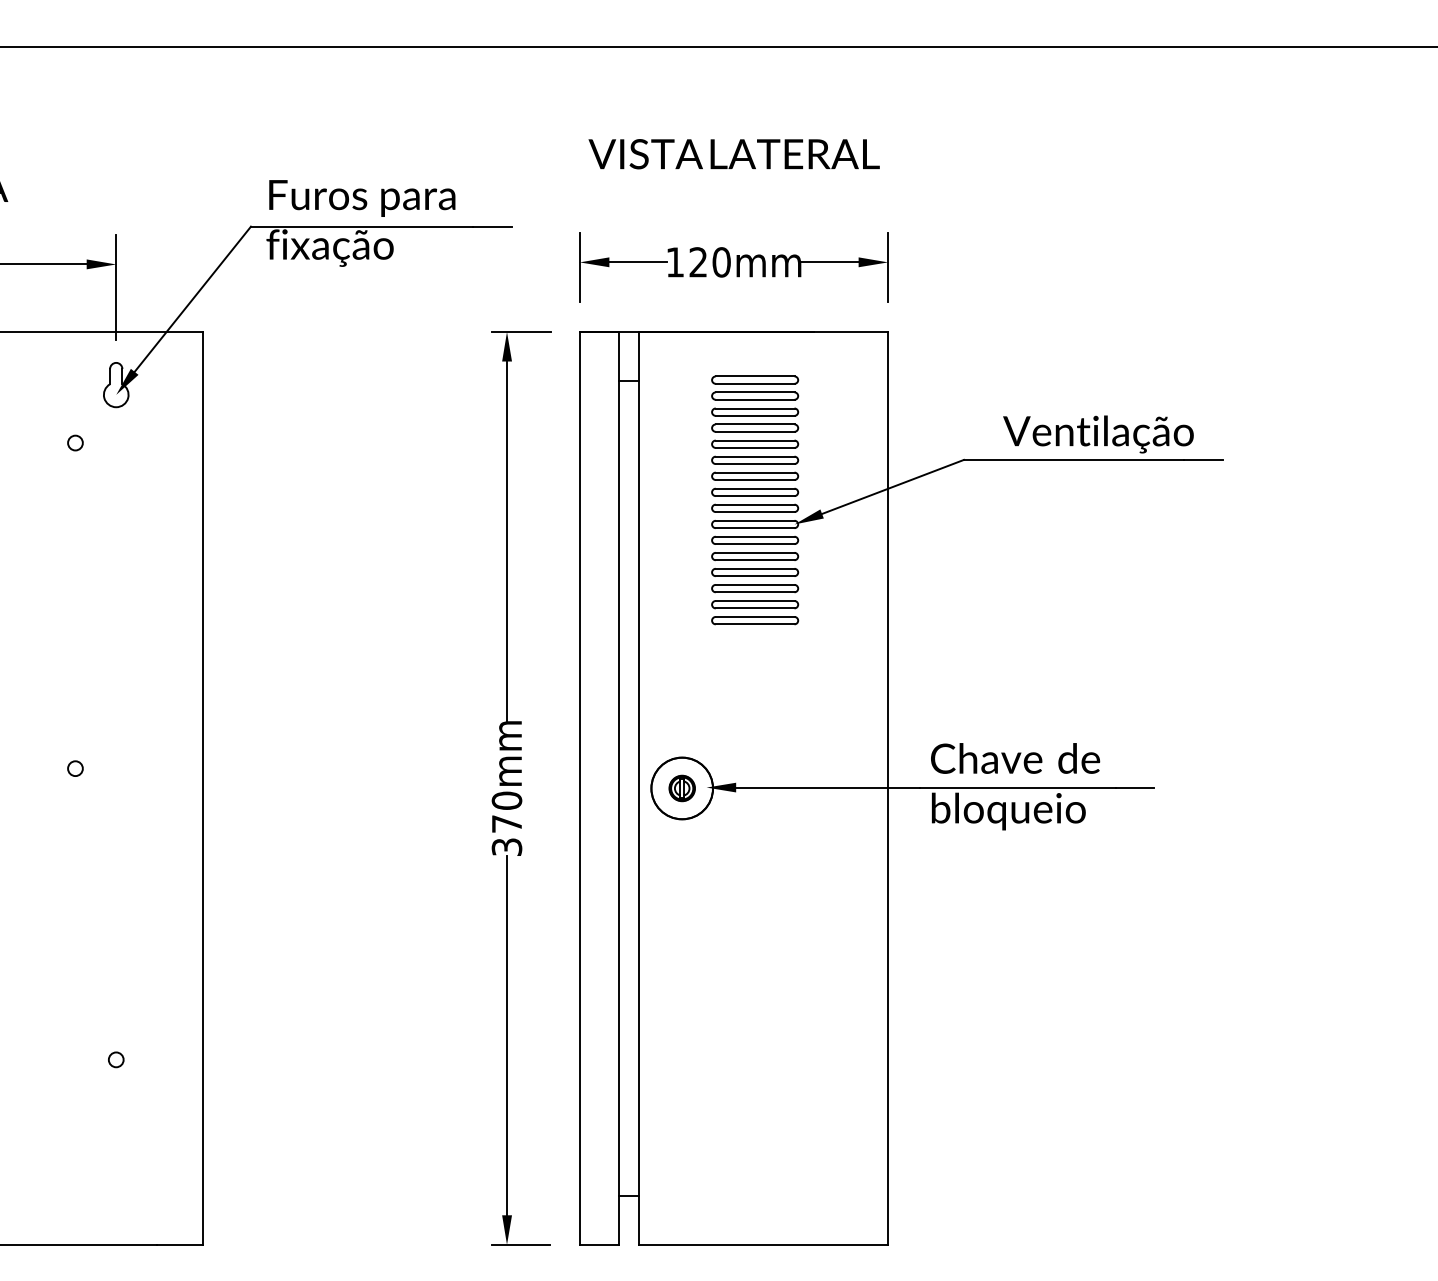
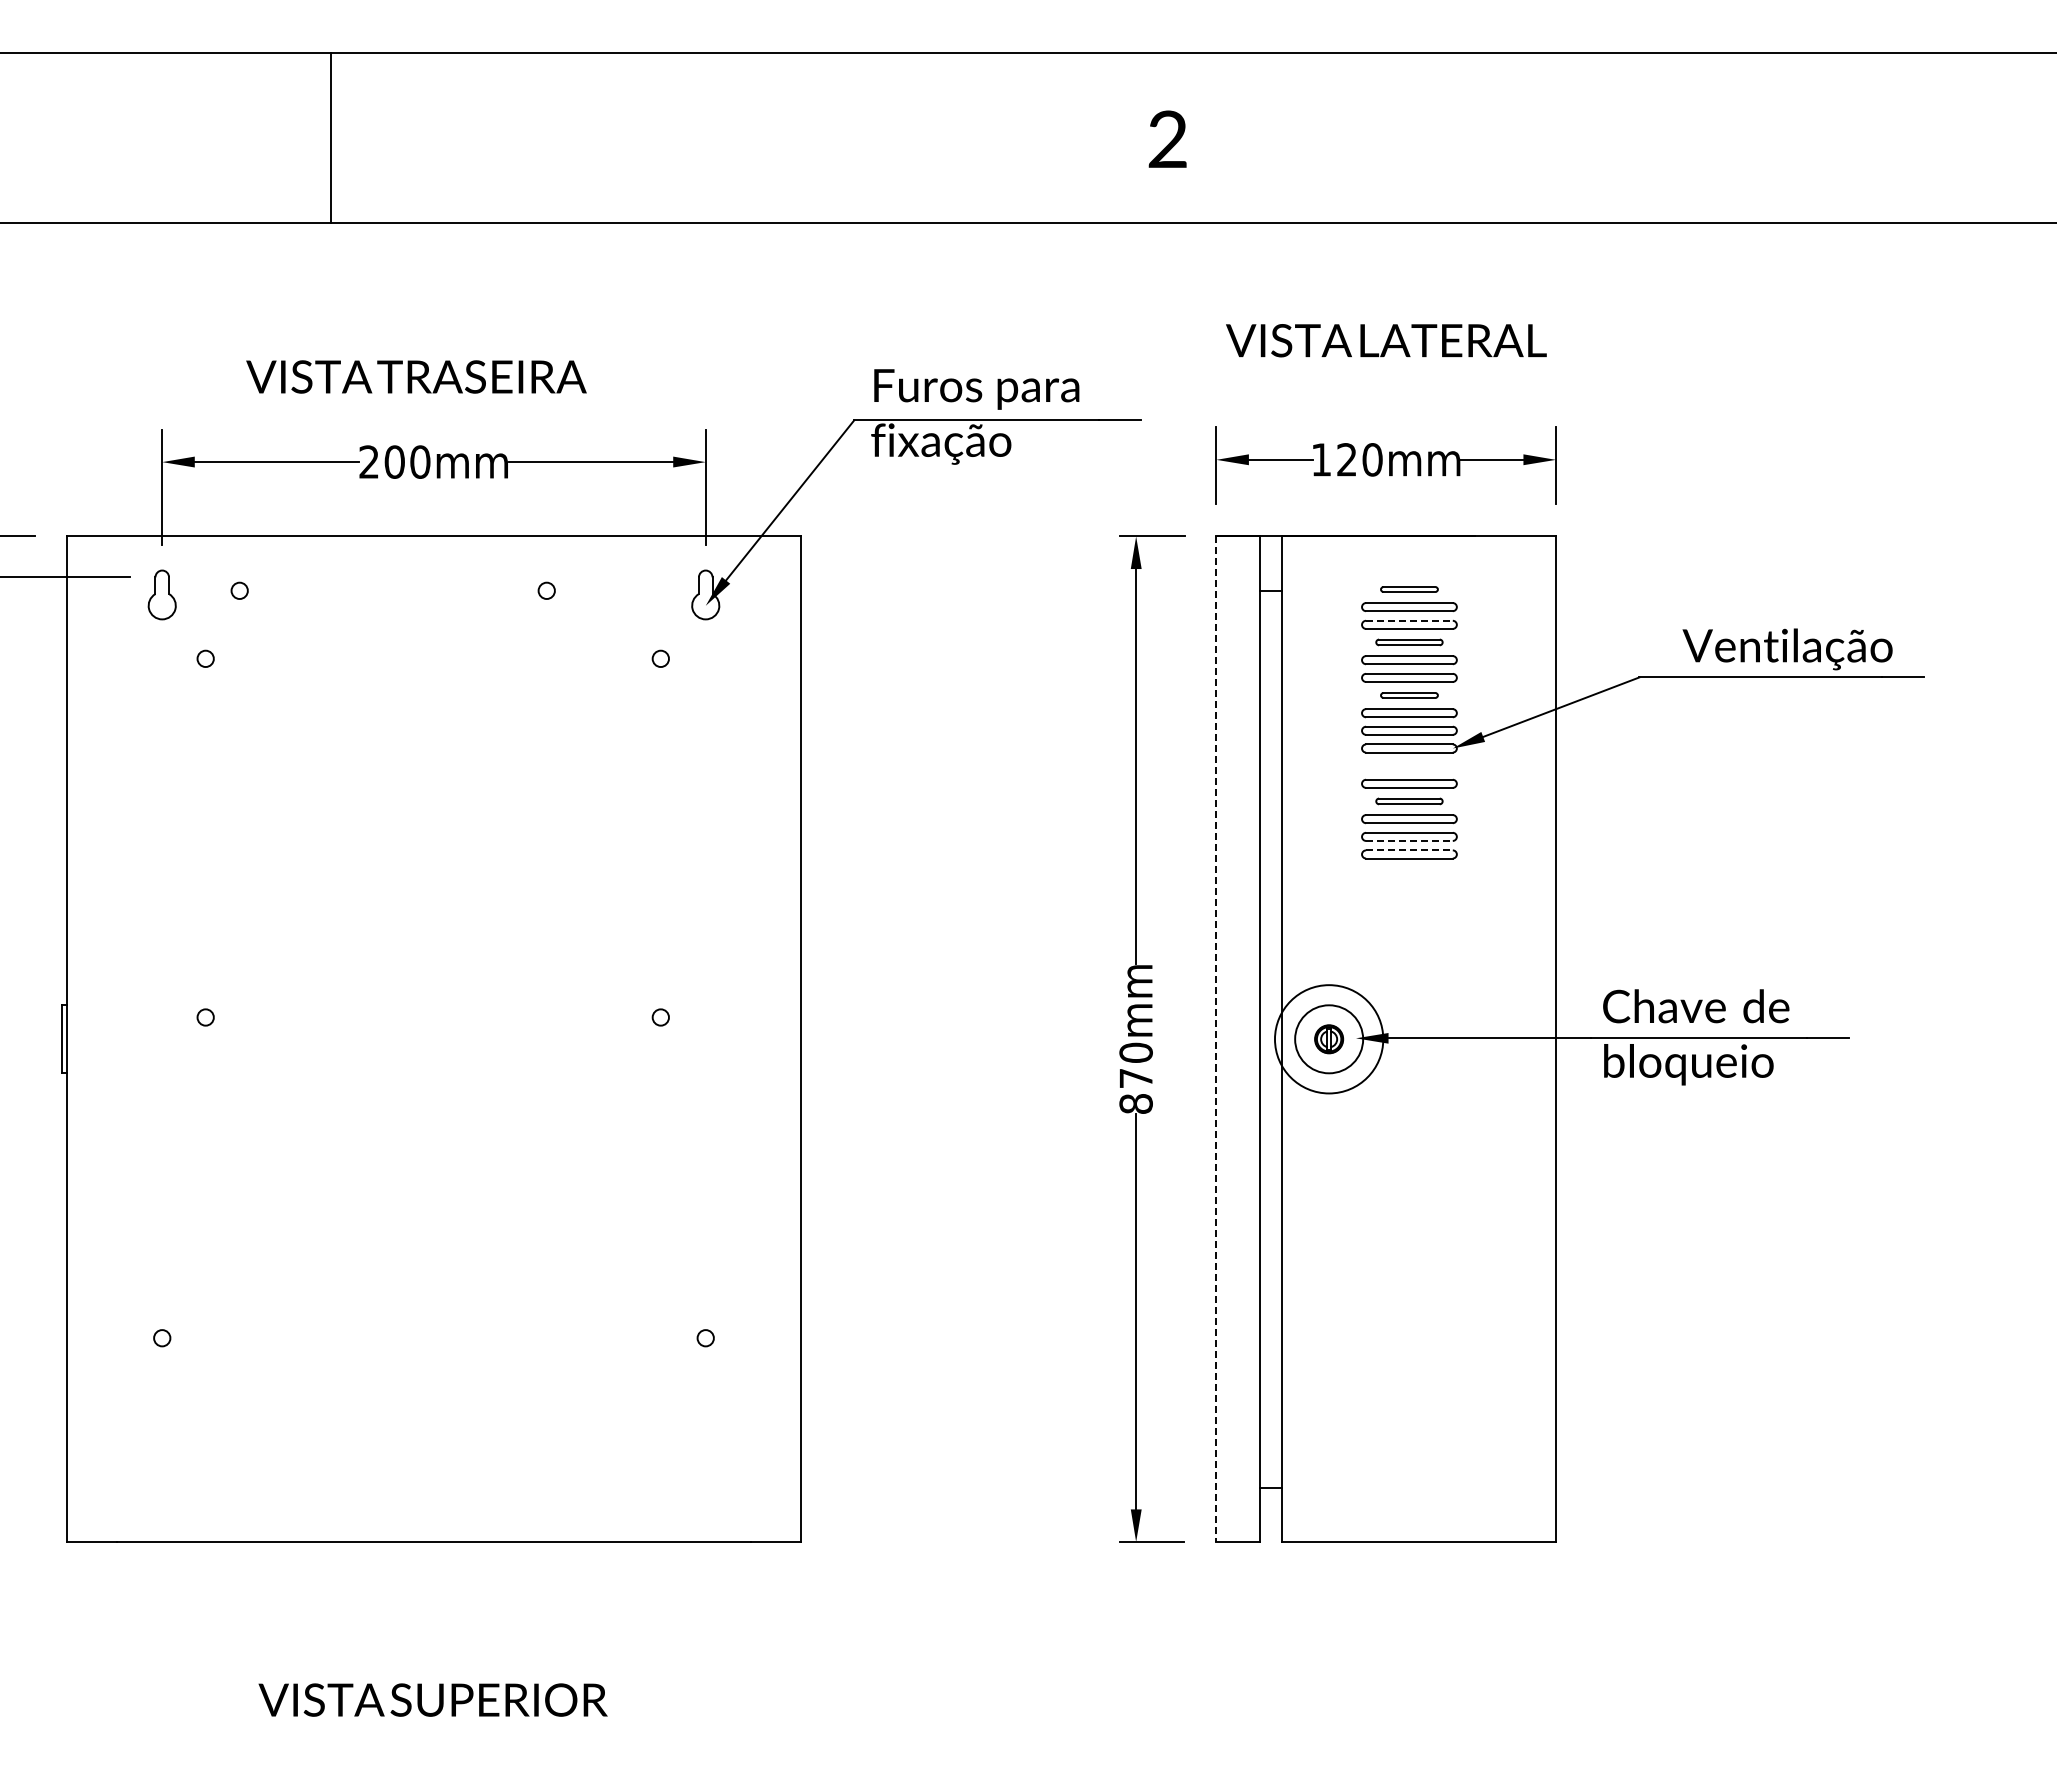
part: (755, 380) -> (1409, 589), size x0.6
line: (755, 408) -> (1409, 620), solid -> dashed
part: (755, 428) -> (1409, 642), size x0.7
part: (755, 476) -> (1409, 695), size x0.6
part: (755, 539) -> (1409, 765), removed
part: (755, 572) -> (1409, 801), size x0.7
line: (755, 607) -> (1409, 840), solid -> dashed
line: (755, 617) -> (1409, 850), solid -> dashed
line: (579, 788) -> (1216, 1039), solid -> dashed
circle: (681, 788) -> (1328, 1039), size x1.6
text: (506, 846) -> (1135, 1103), 370mm -> 870mm

